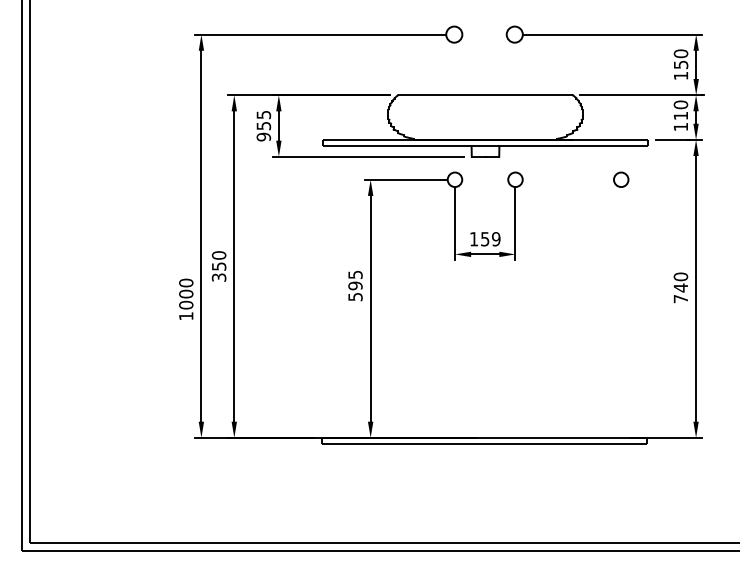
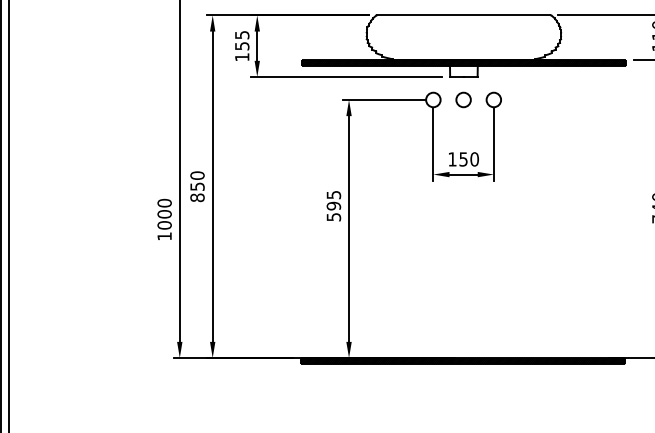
text: (263, 136) -> (241, 56), 955 -> 155
hatch: (485, 142) -> (463, 62), added
circle: (621, 179) -> (463, 99), moved
text: (496, 239) -> (474, 159), 159 -> 150
text: (219, 277) -> (197, 197), 350 -> 850
hatch: (484, 440) -> (462, 360), added

